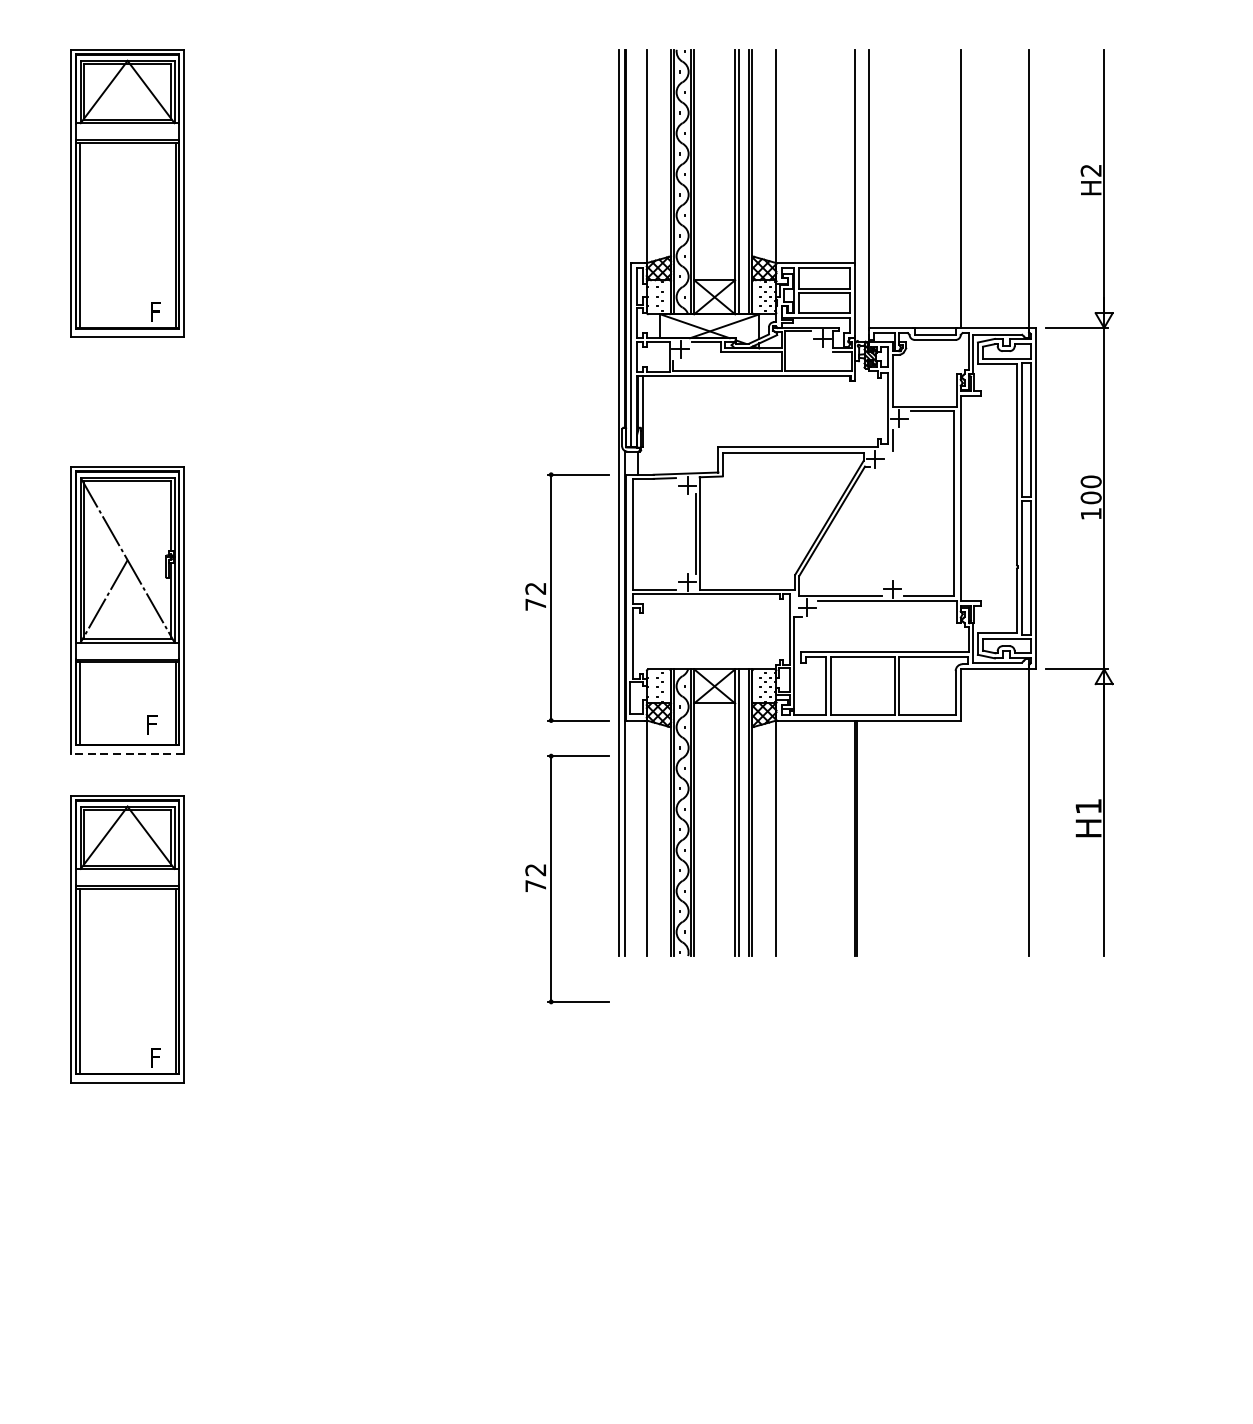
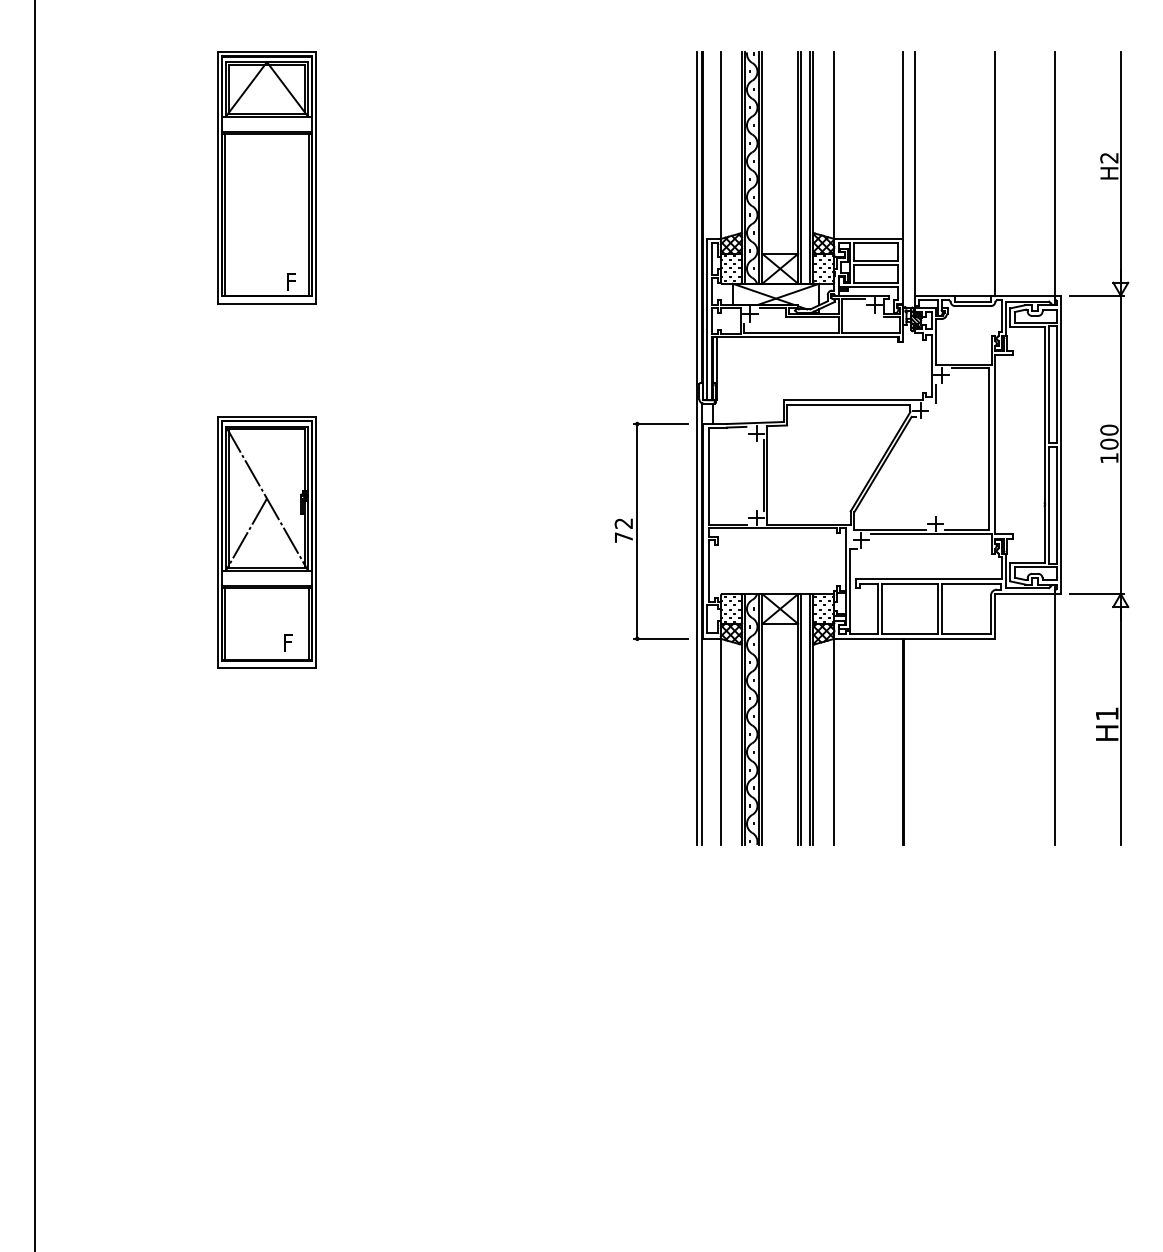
line: (127, 754) -> (266, 668), dashed -> solid
part: (551, 877) -> (637, 776), removed
part: (127, 938) -> (266, 829), removed

